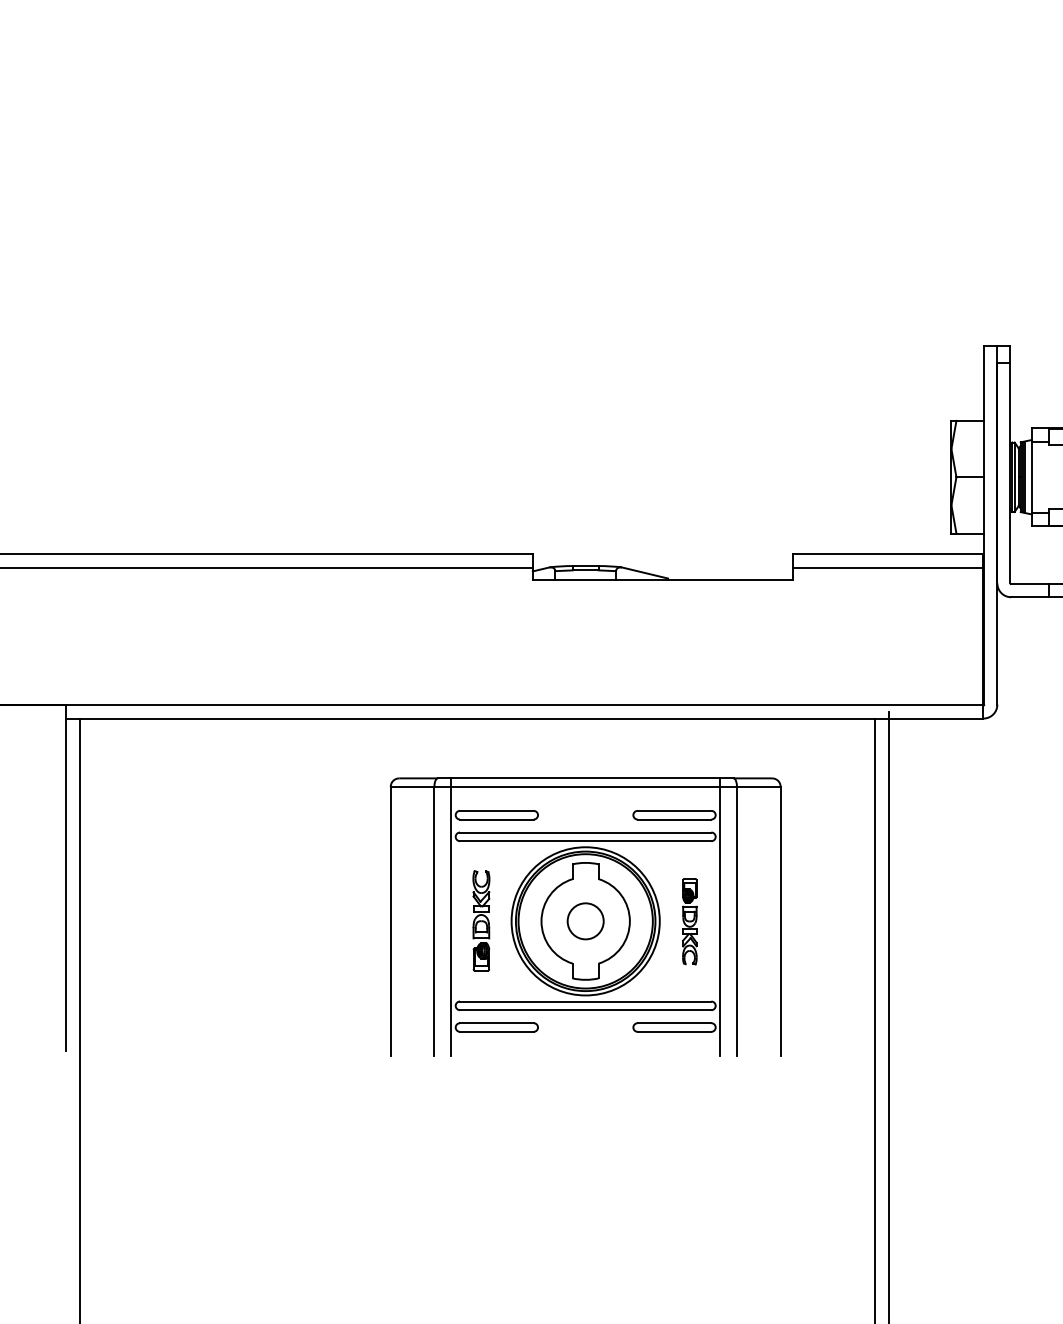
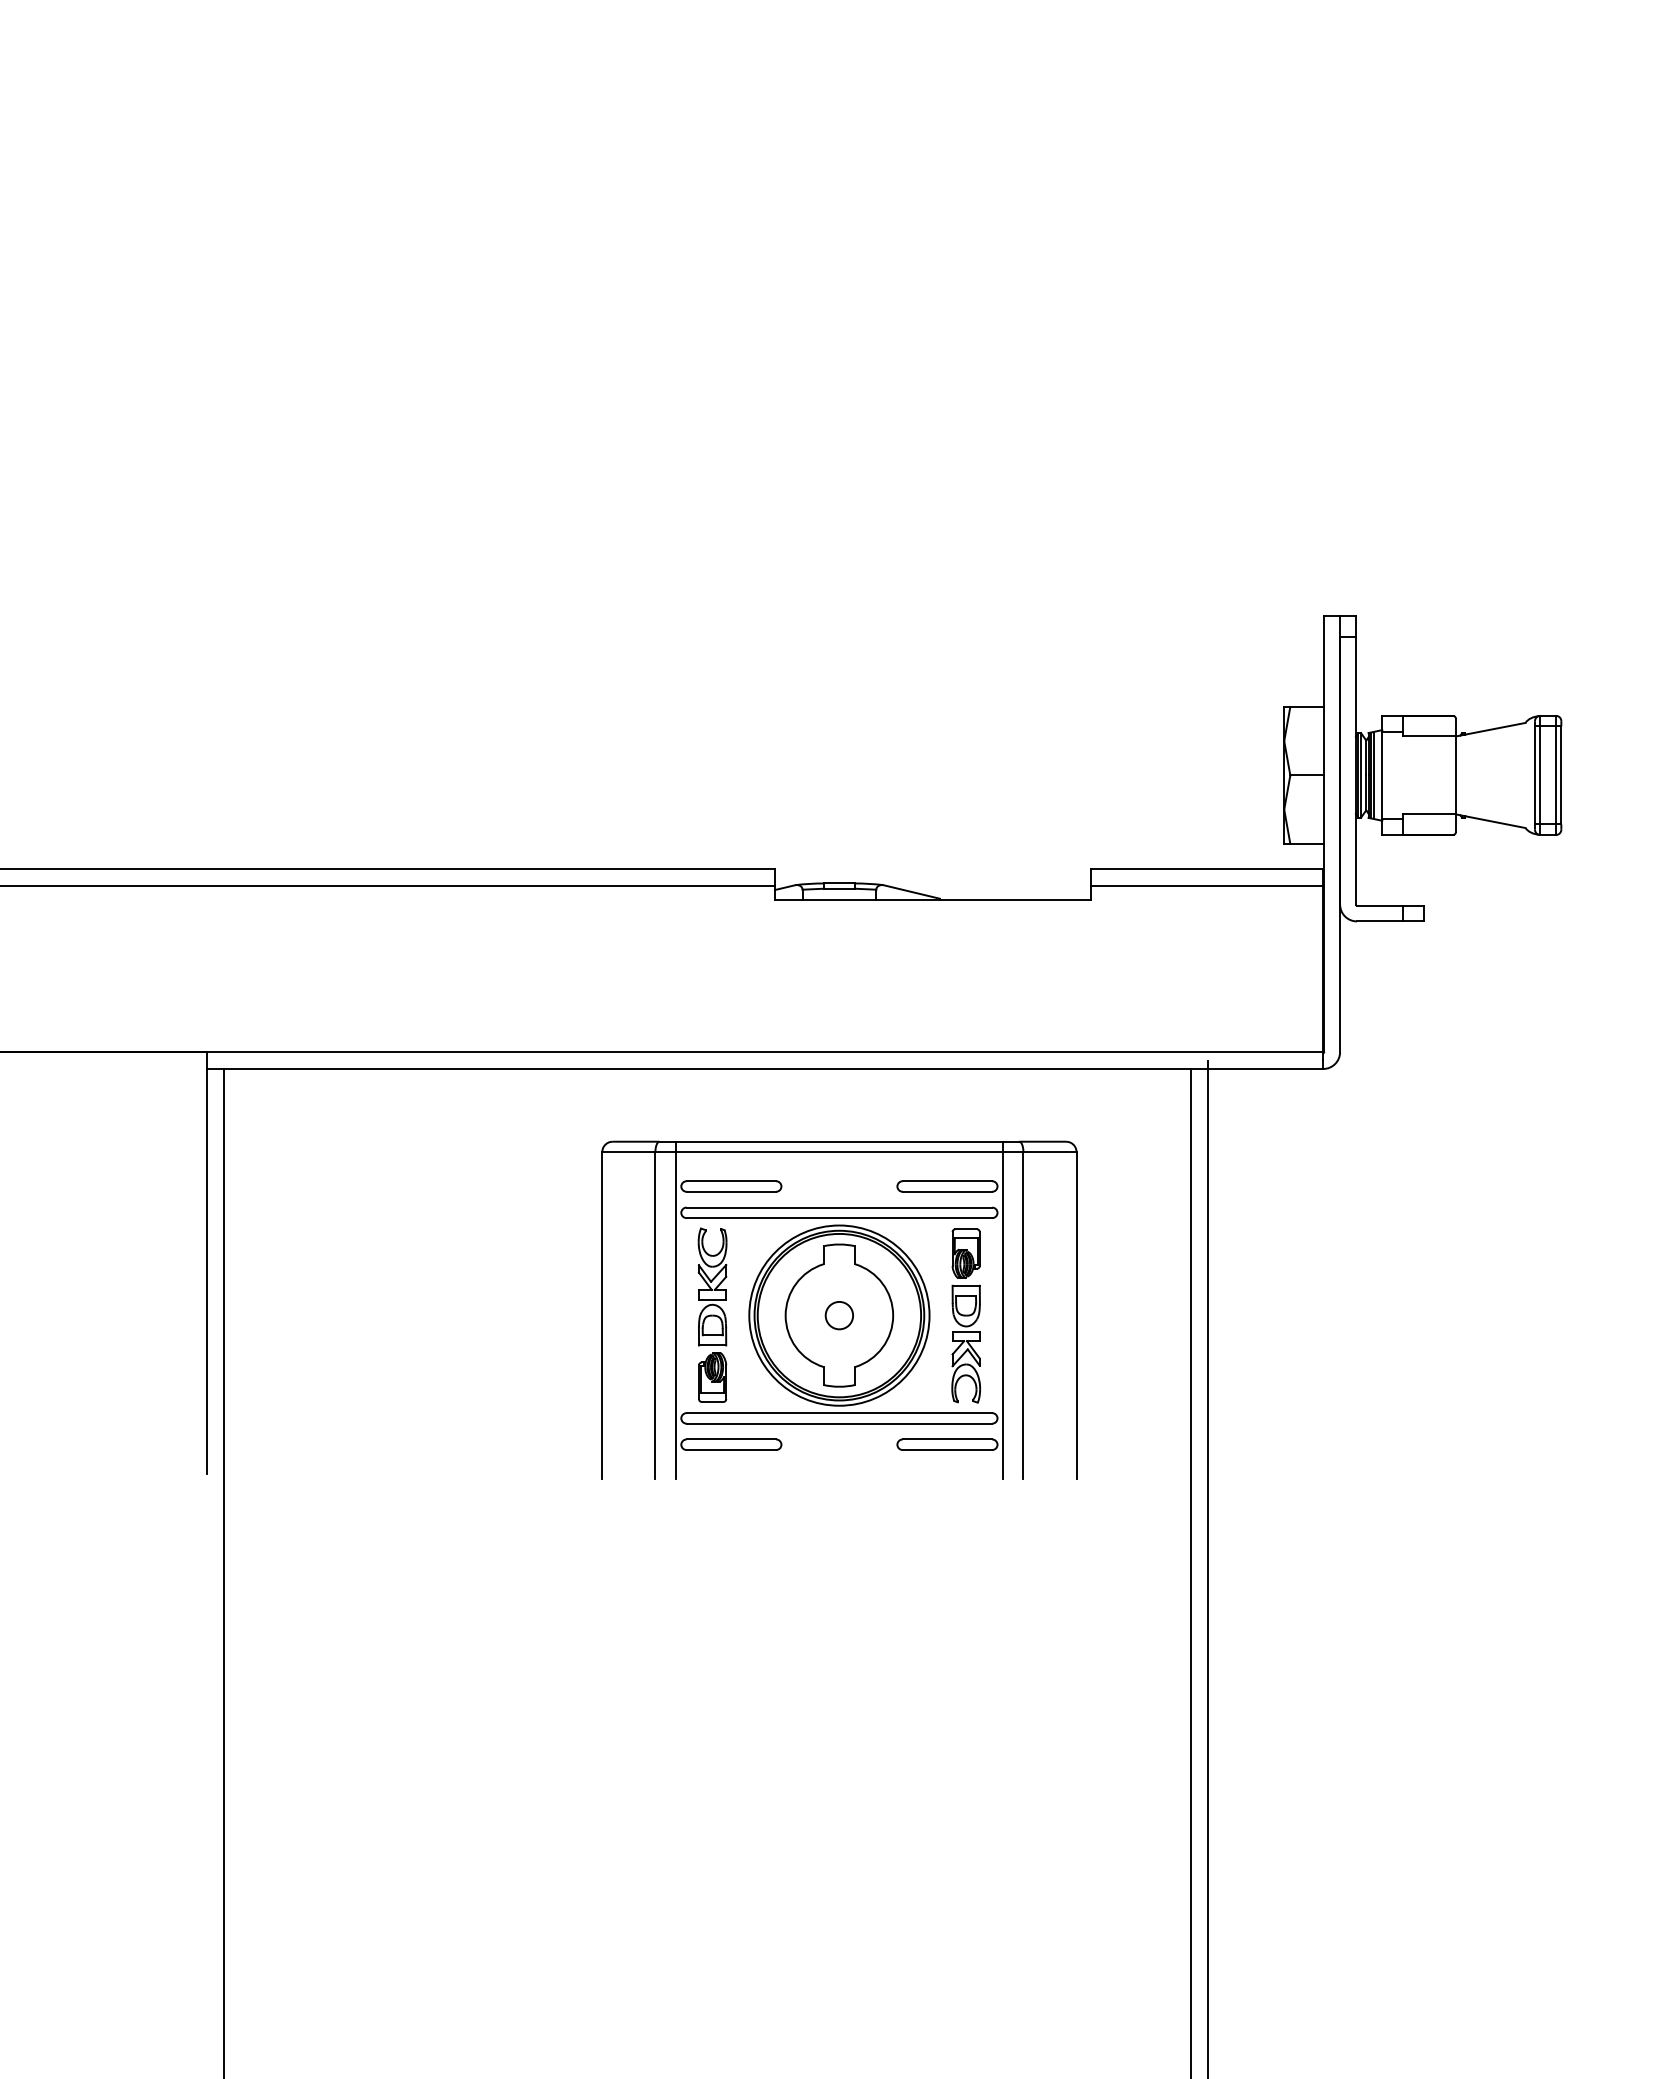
part: (481, 920) -> (712, 1314), size x1.43
circle: (585, 921) -> (839, 1315), size x0.62
part: (689, 921) -> (965, 1315), size x1.67

